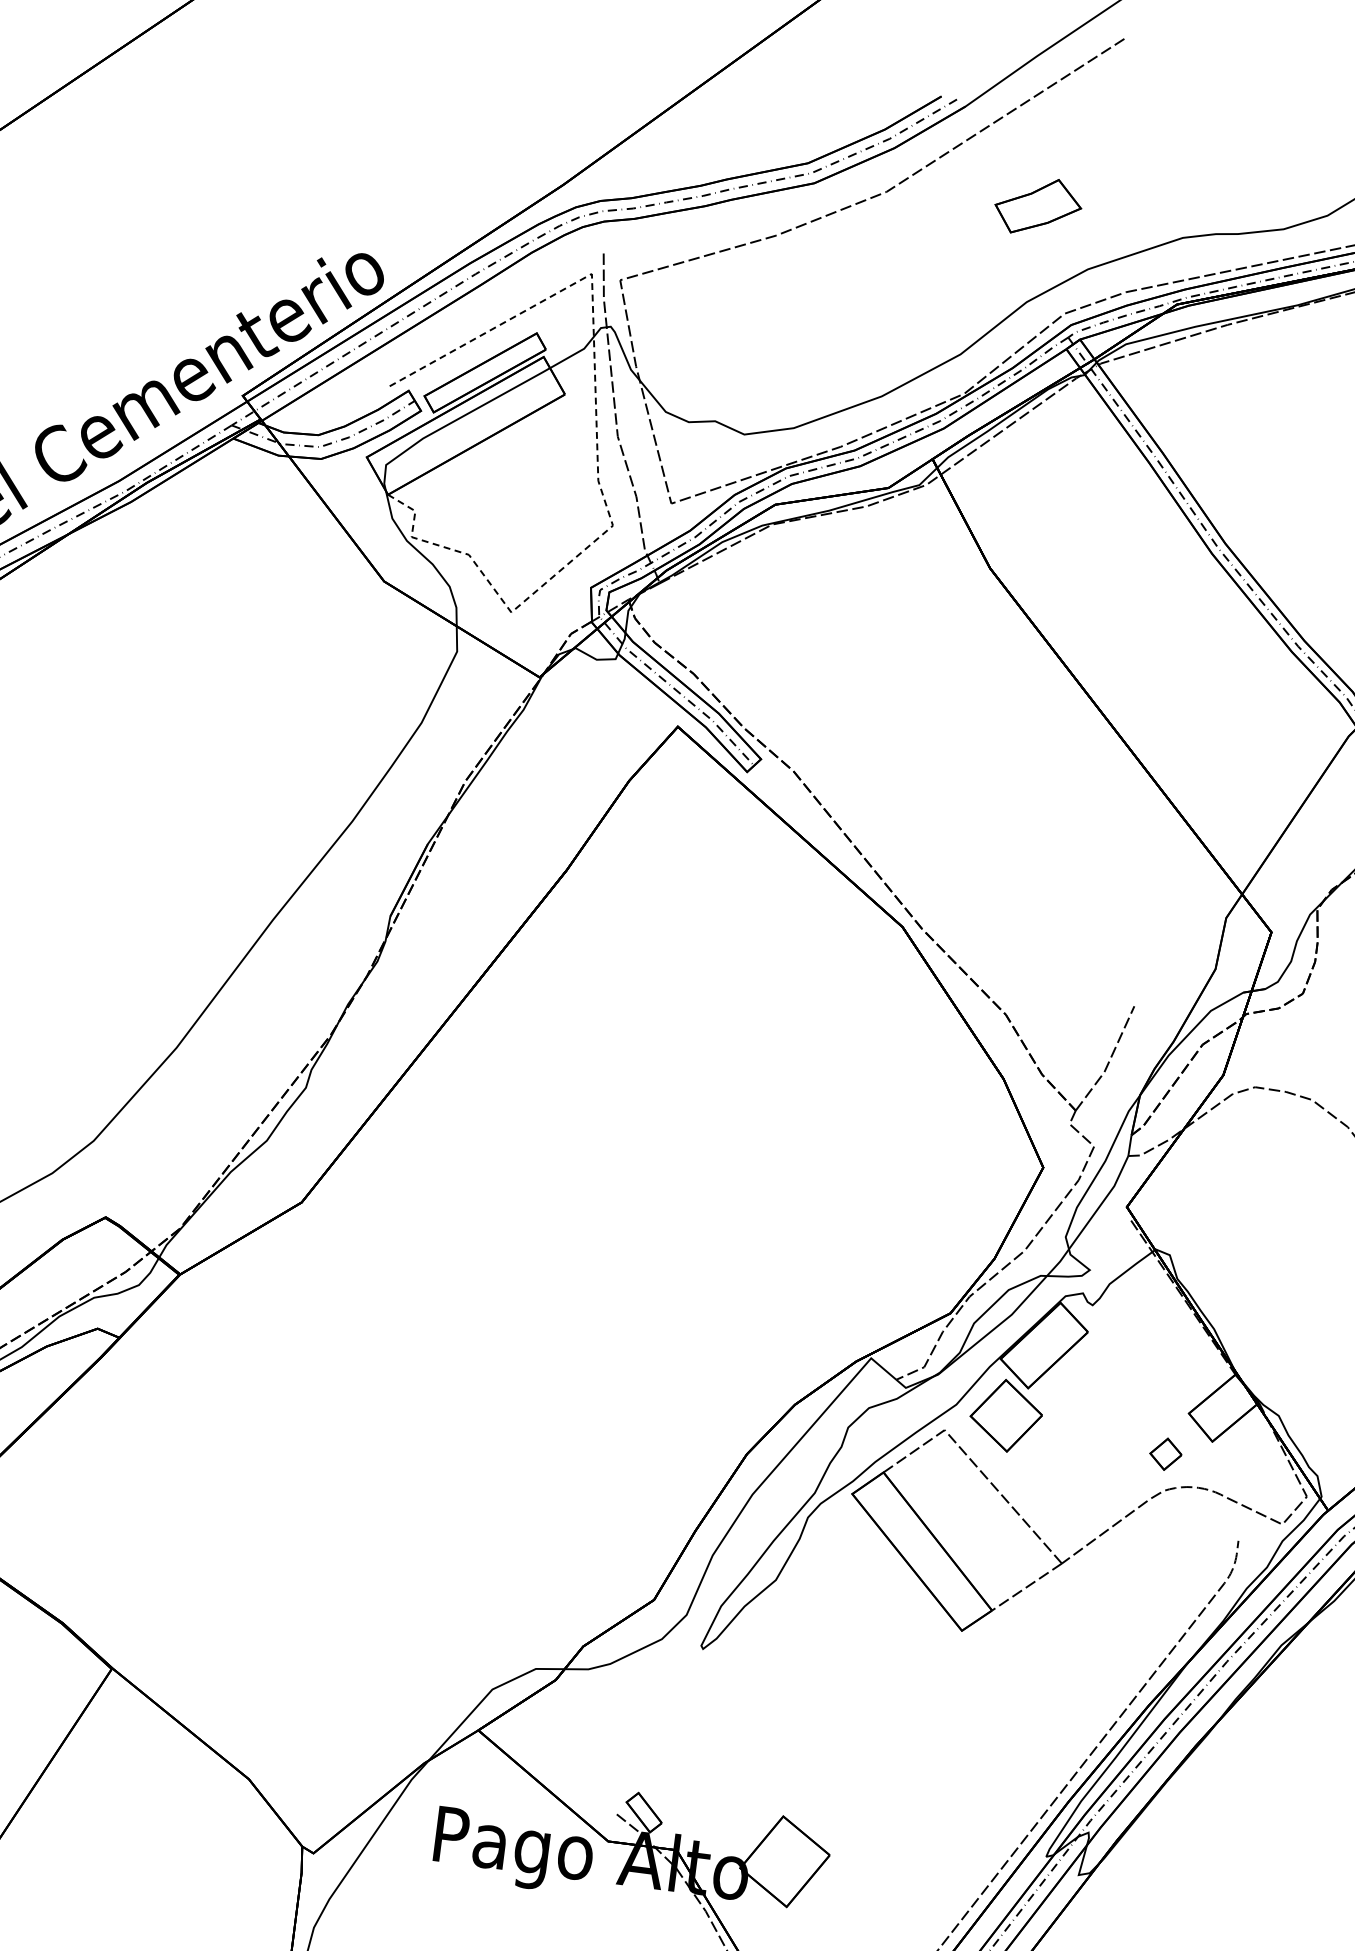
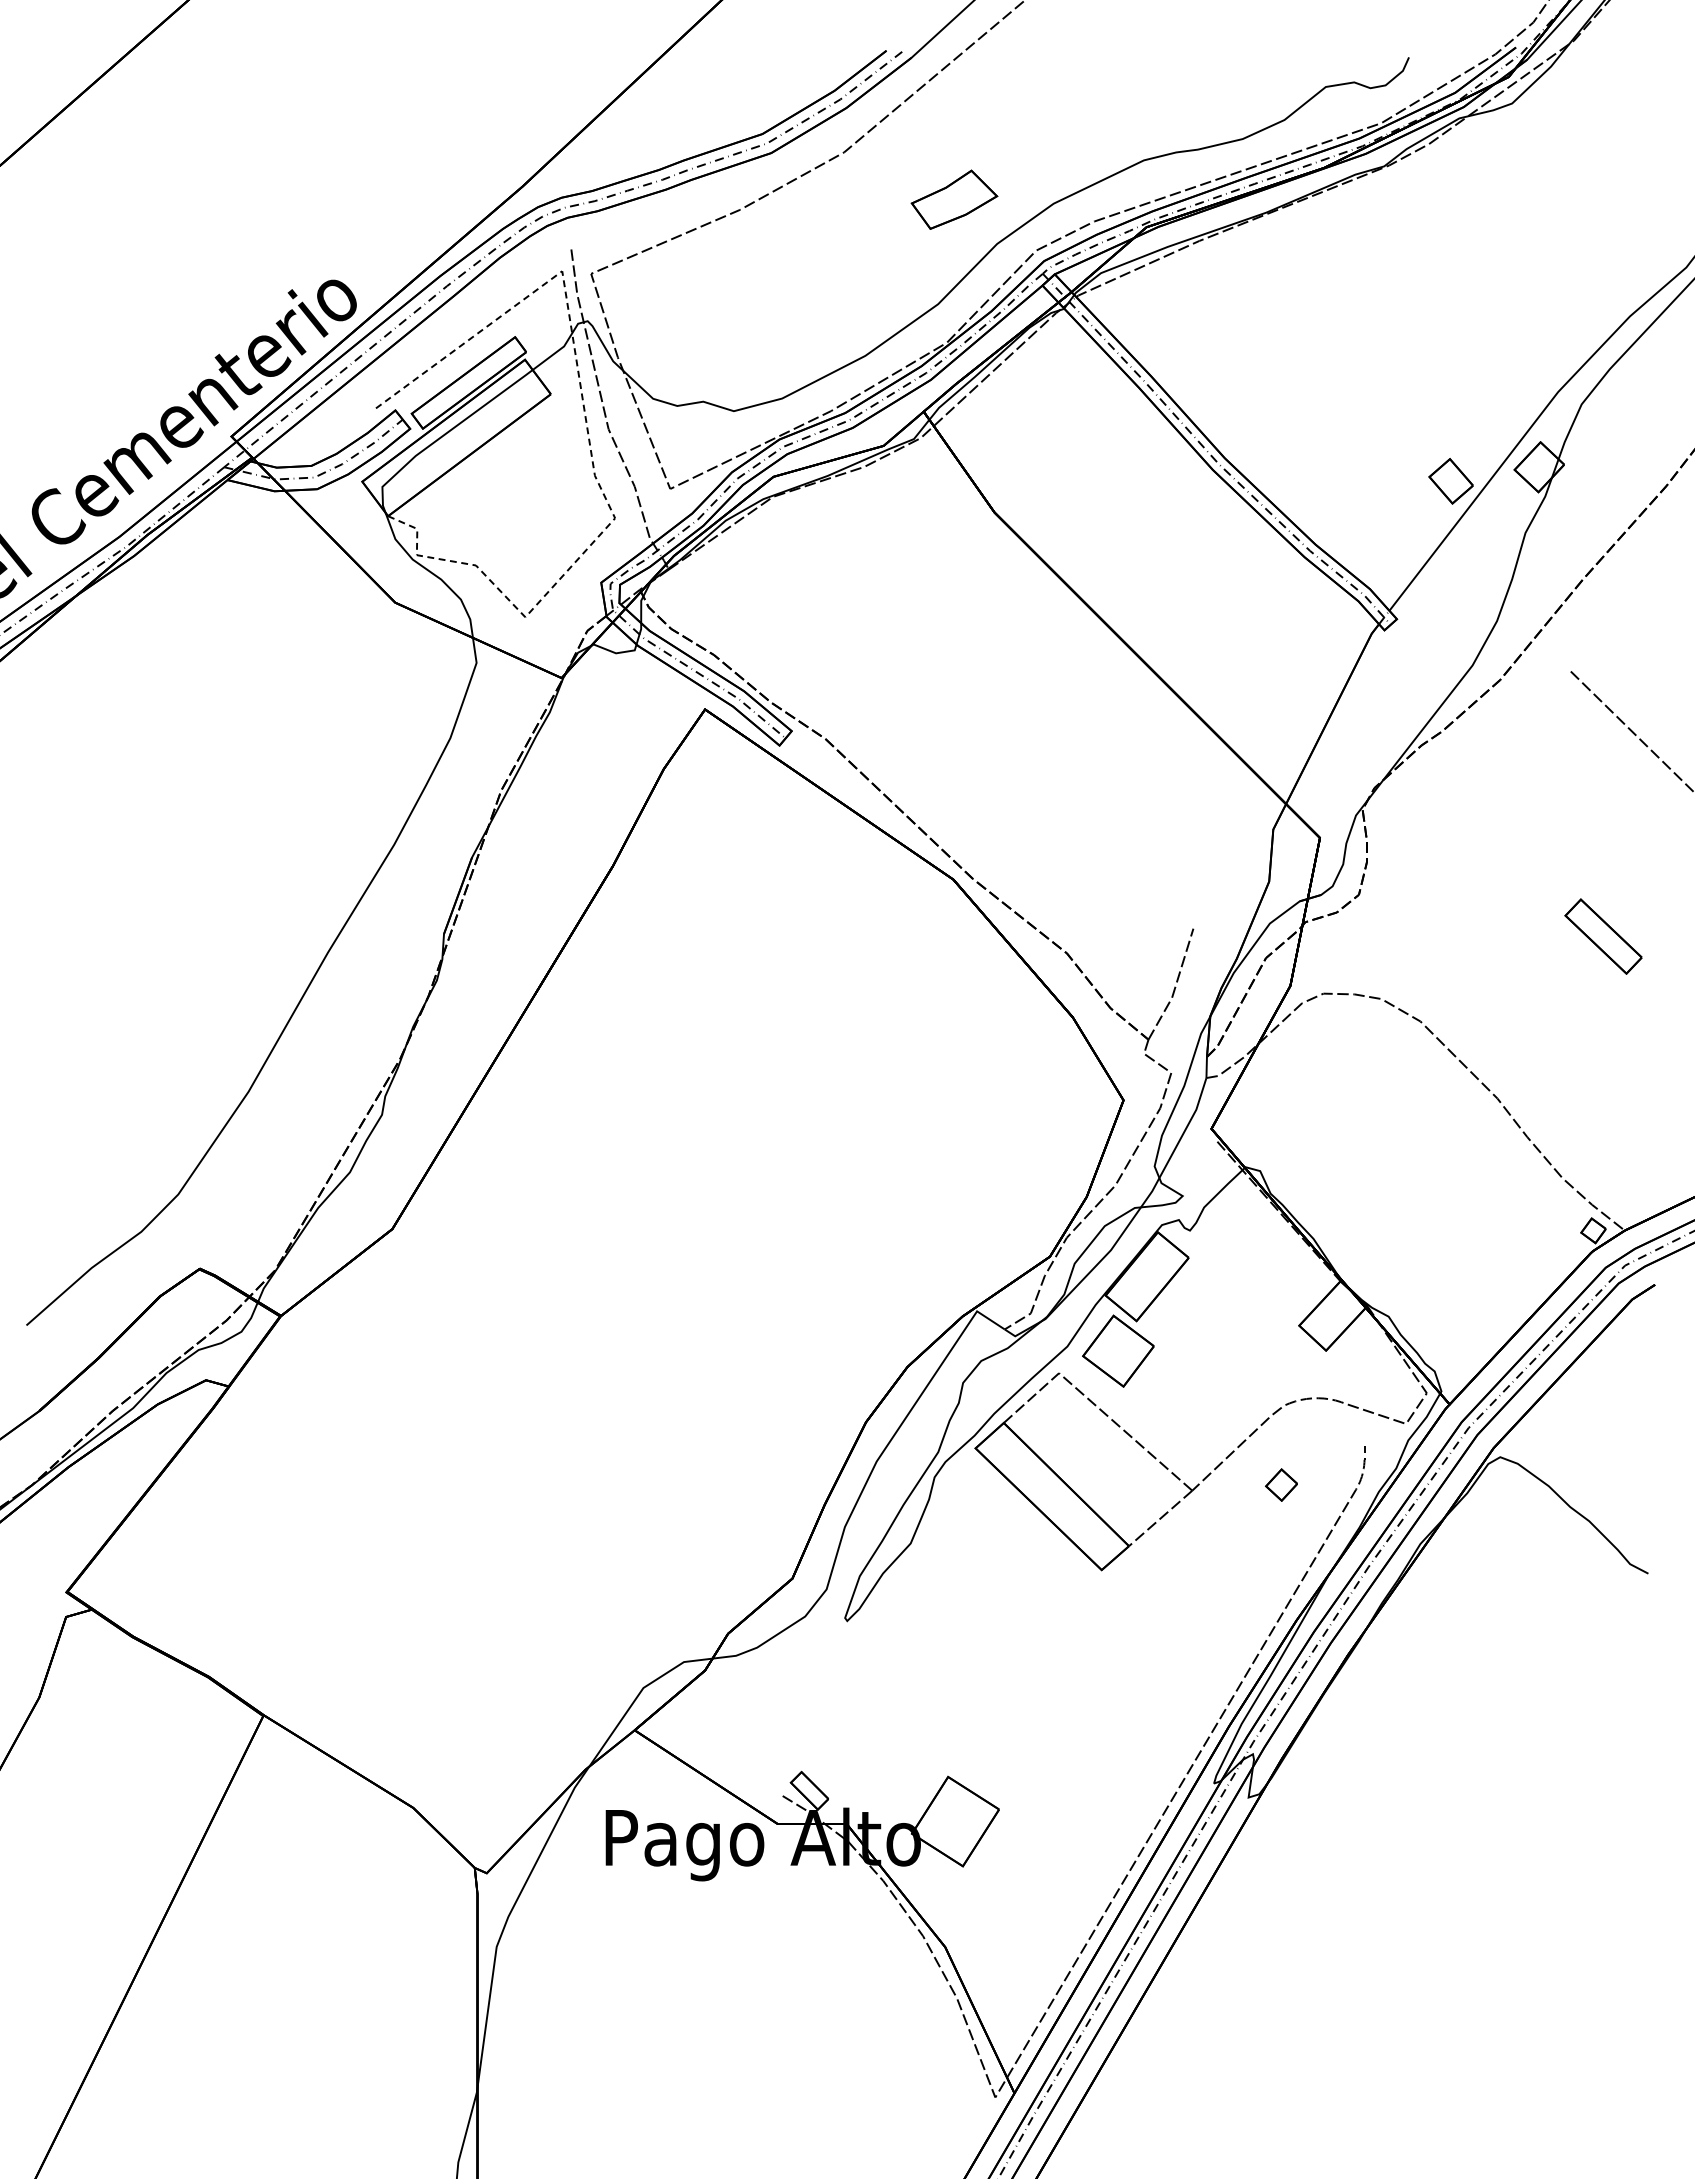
part: (1038, 206) -> (954, 199), moved
part: (1165, 1453) -> (1281, 1484), moved

